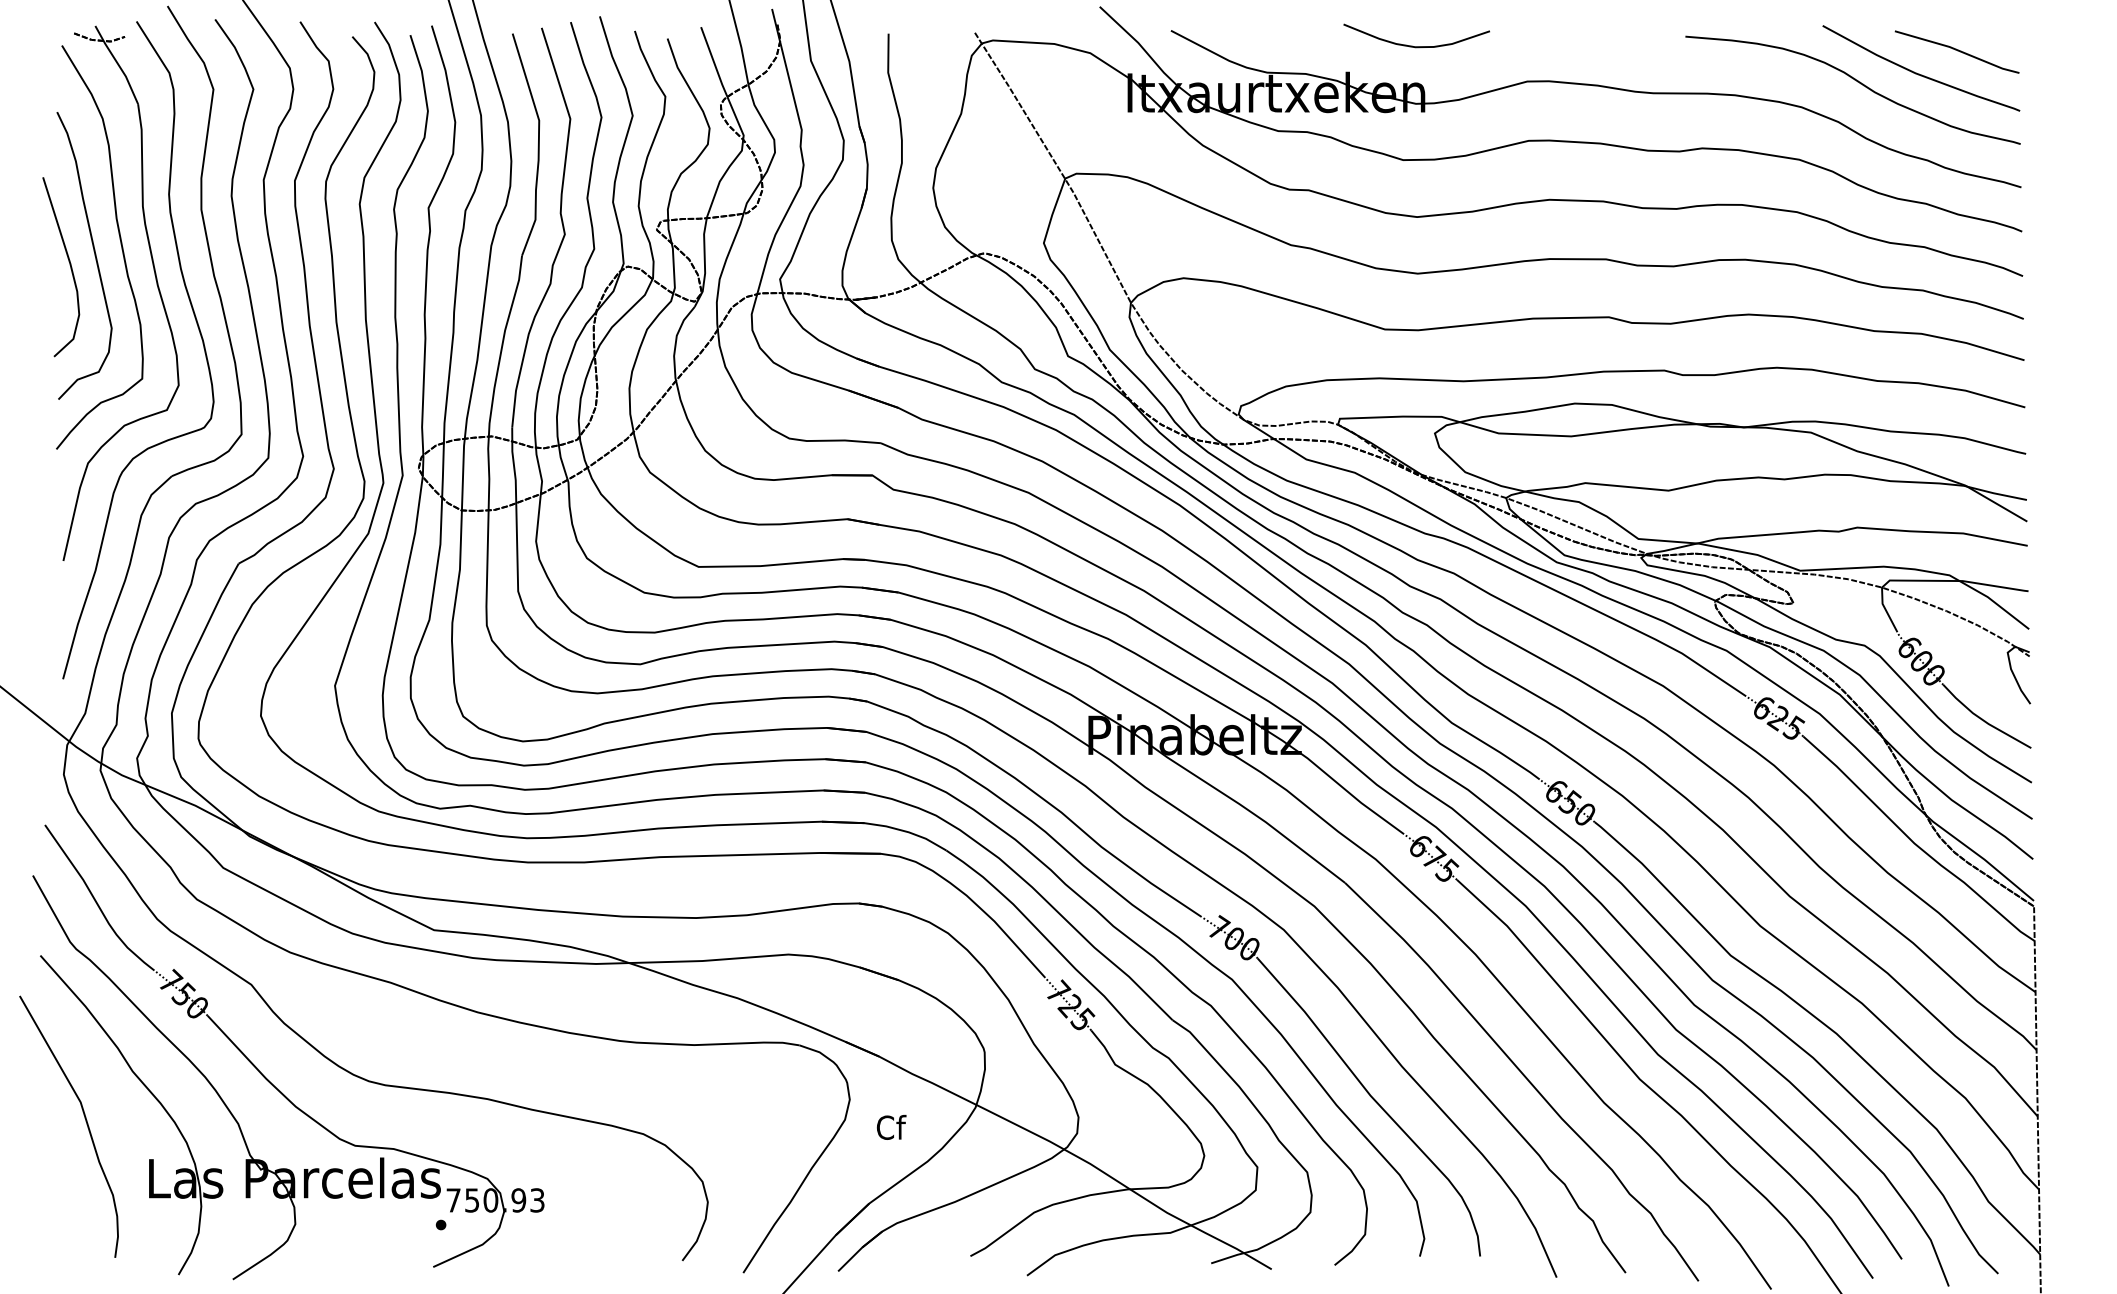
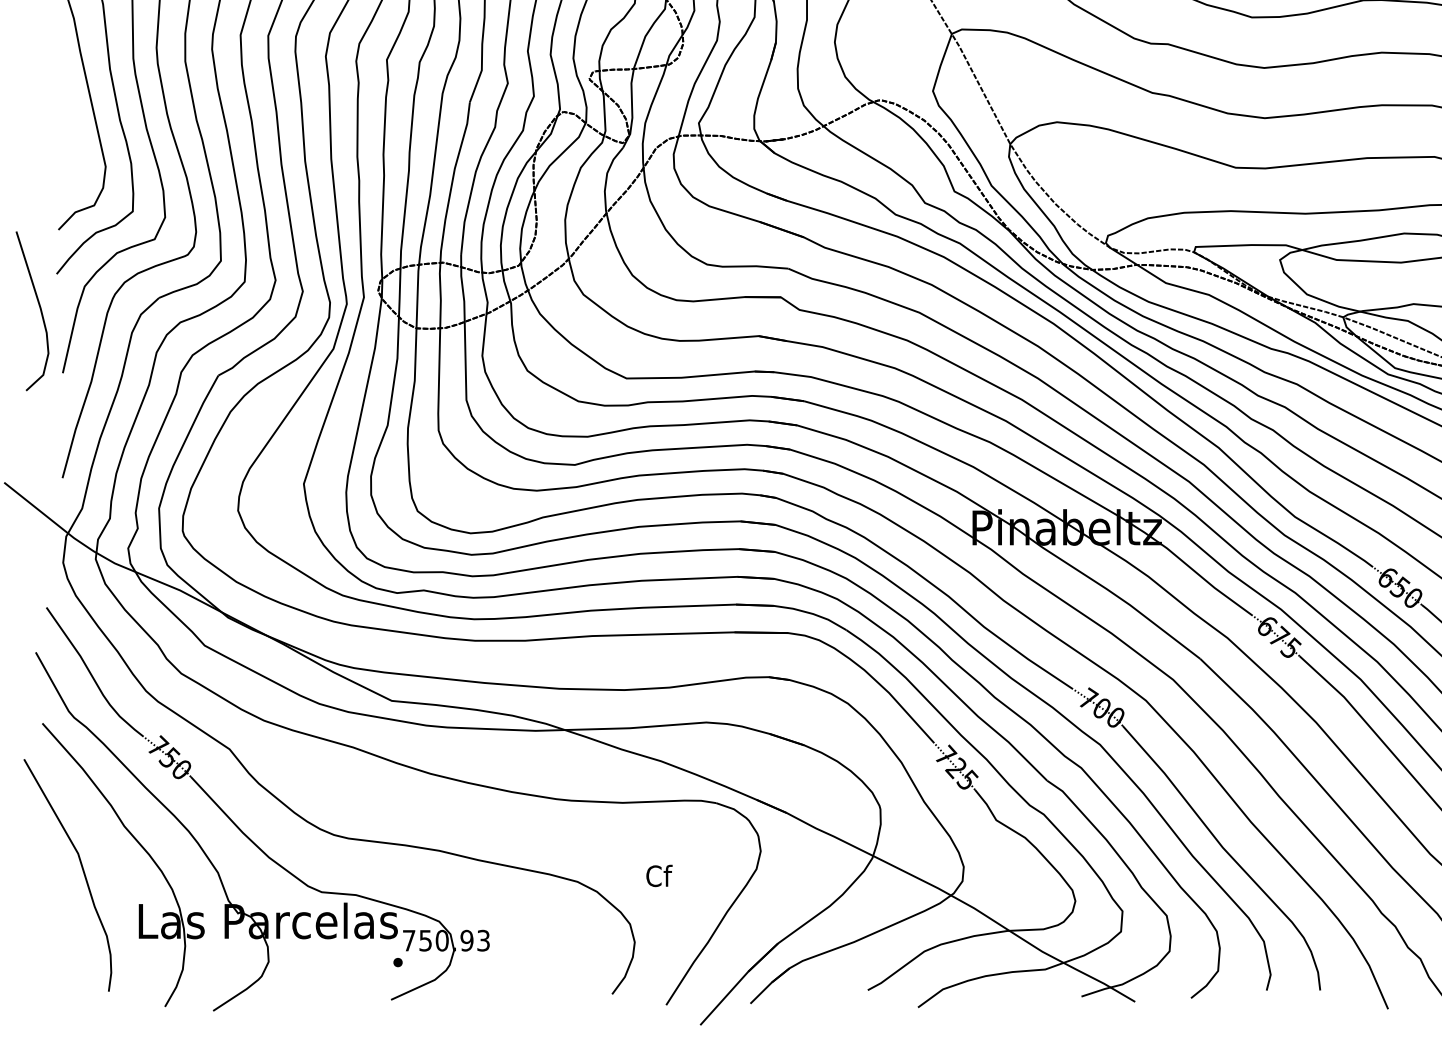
curve: (69, 265) -> (39, 309), moved
text: (891, 1127) -> (659, 875), moved

